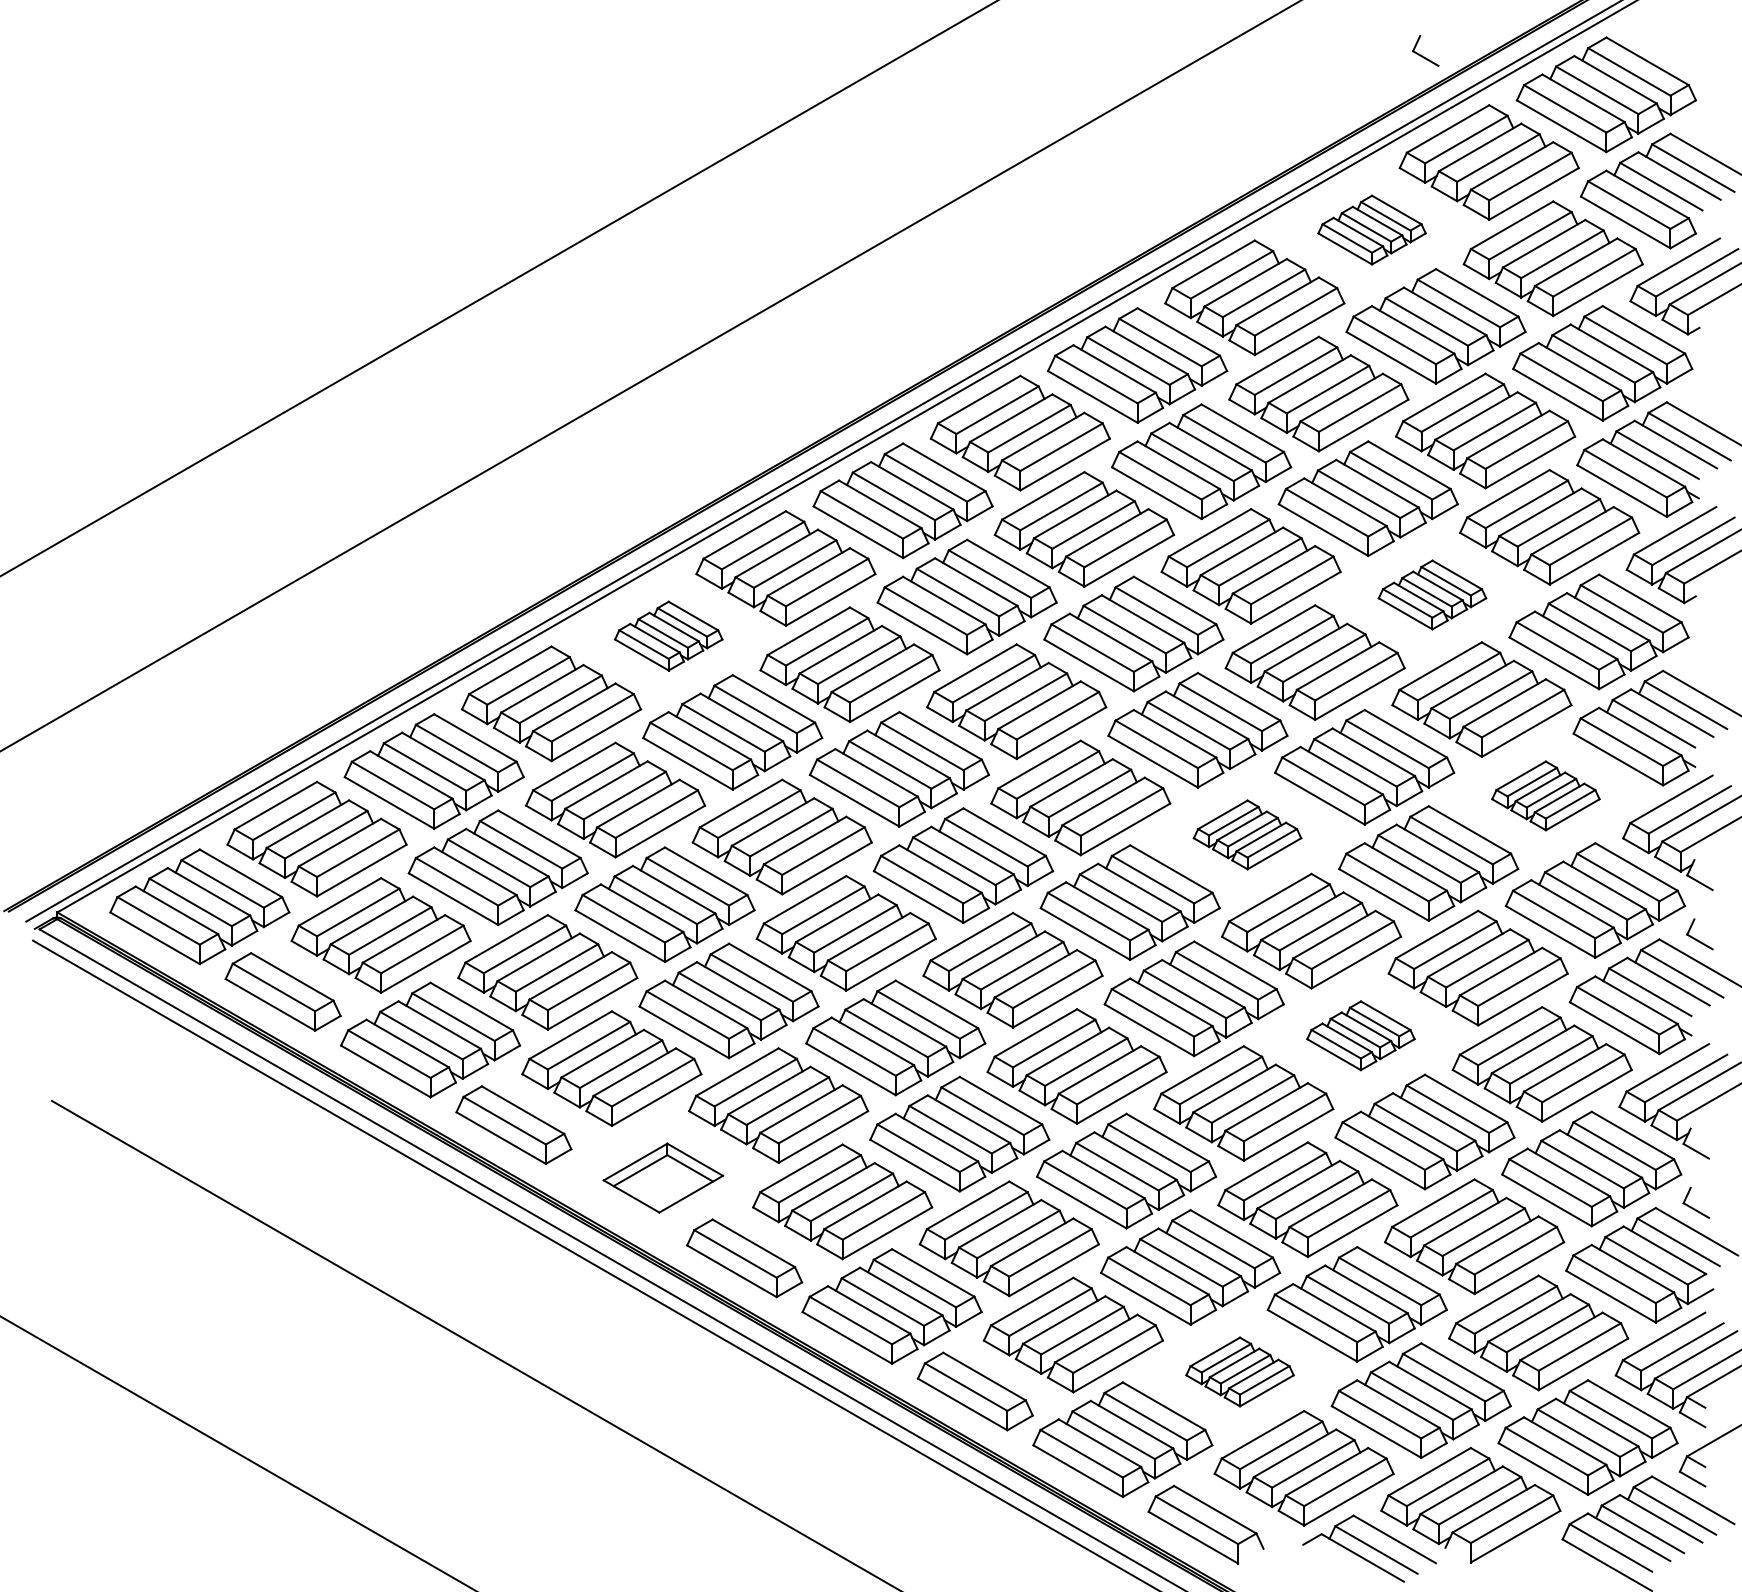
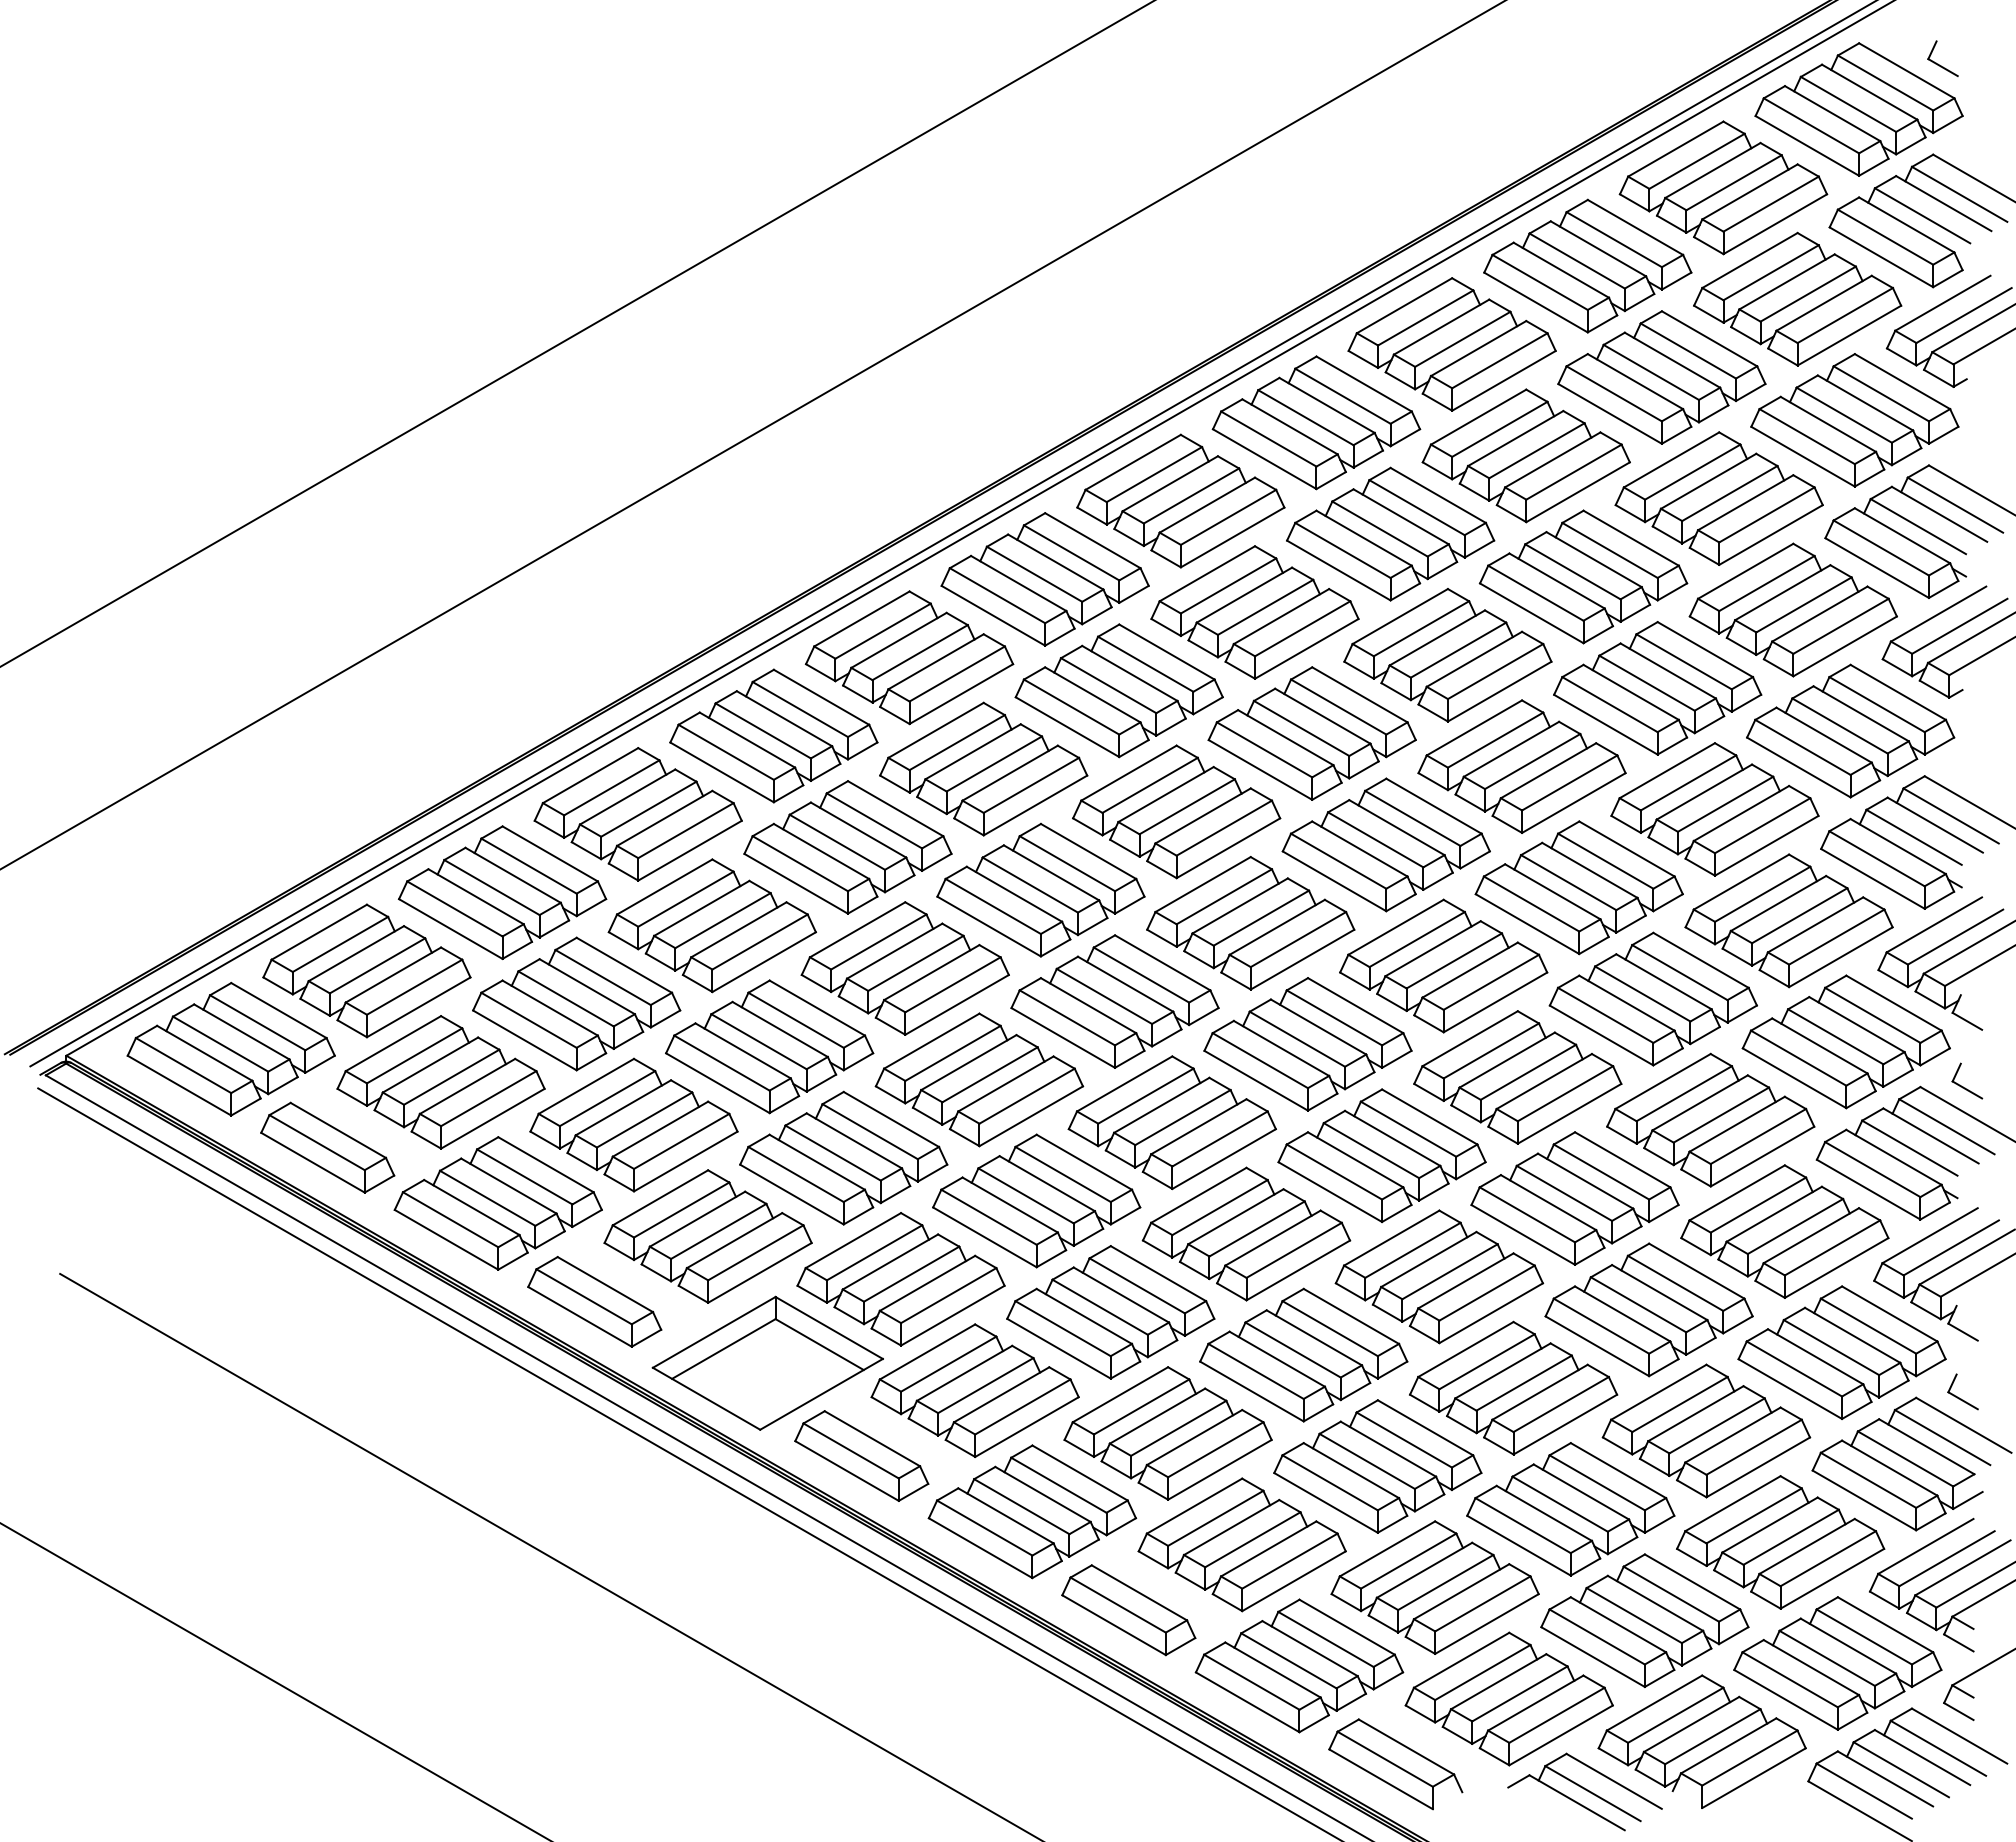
part: (1421, 55) -> (1938, 63), moved
part: (1371, 229) -> (1587, 265), size x1.67
part: (1432, 595) -> (1657, 688), size x1.67
part: (668, 635) -> (773, 735), size x1.67
part: (1545, 795) -> (1788, 920), size x1.67
part: (1247, 834) -> (1443, 965), size x1.67
part: (1360, 1035) -> (1574, 1198), size x1.67
part: (663, 1177) -> (767, 1362), size x1.67
part: (1239, 1371) -> (1434, 1587), size x1.67

